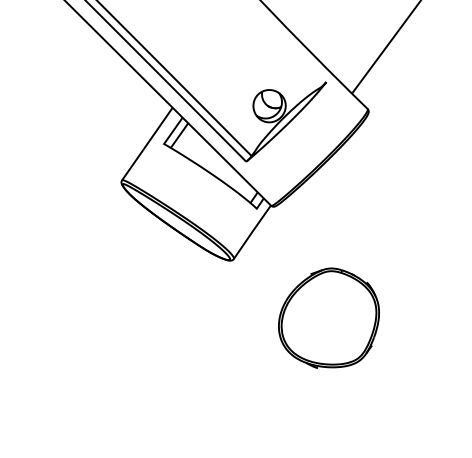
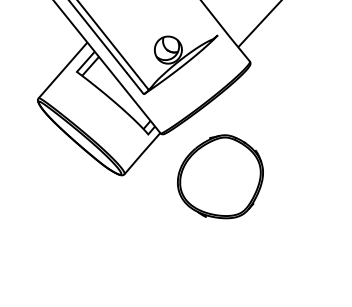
part: (328, 317) -> (220, 175), moved

